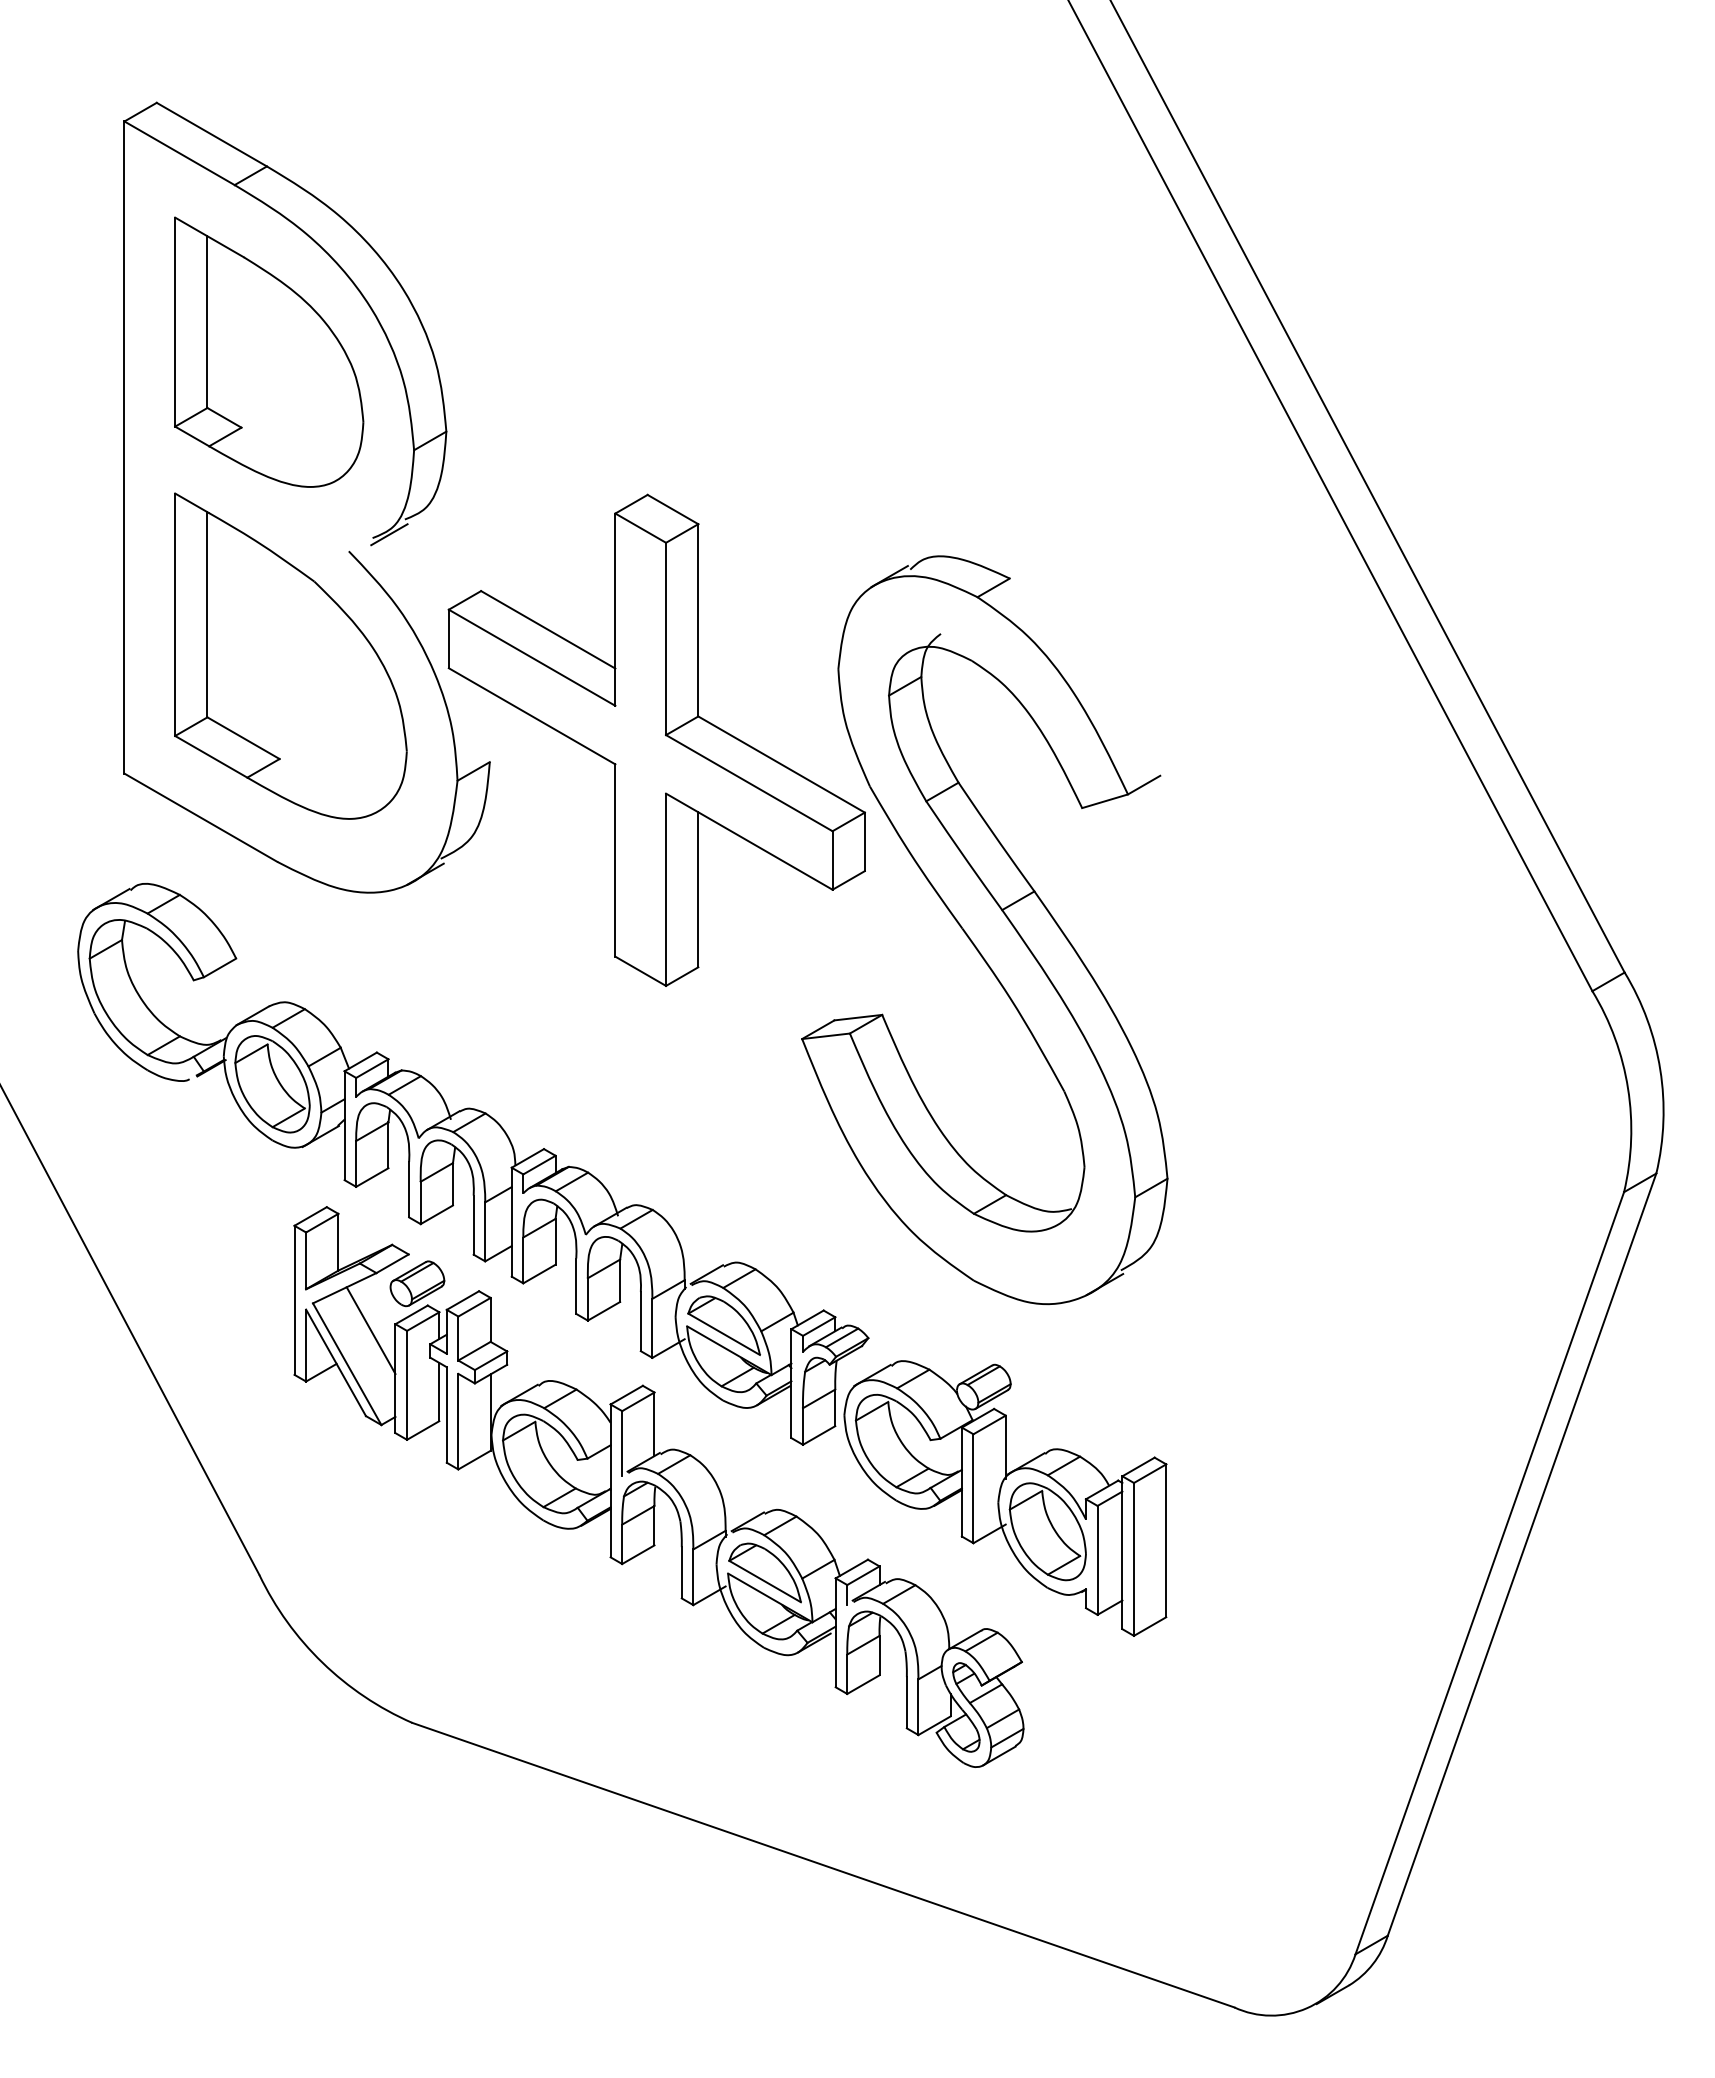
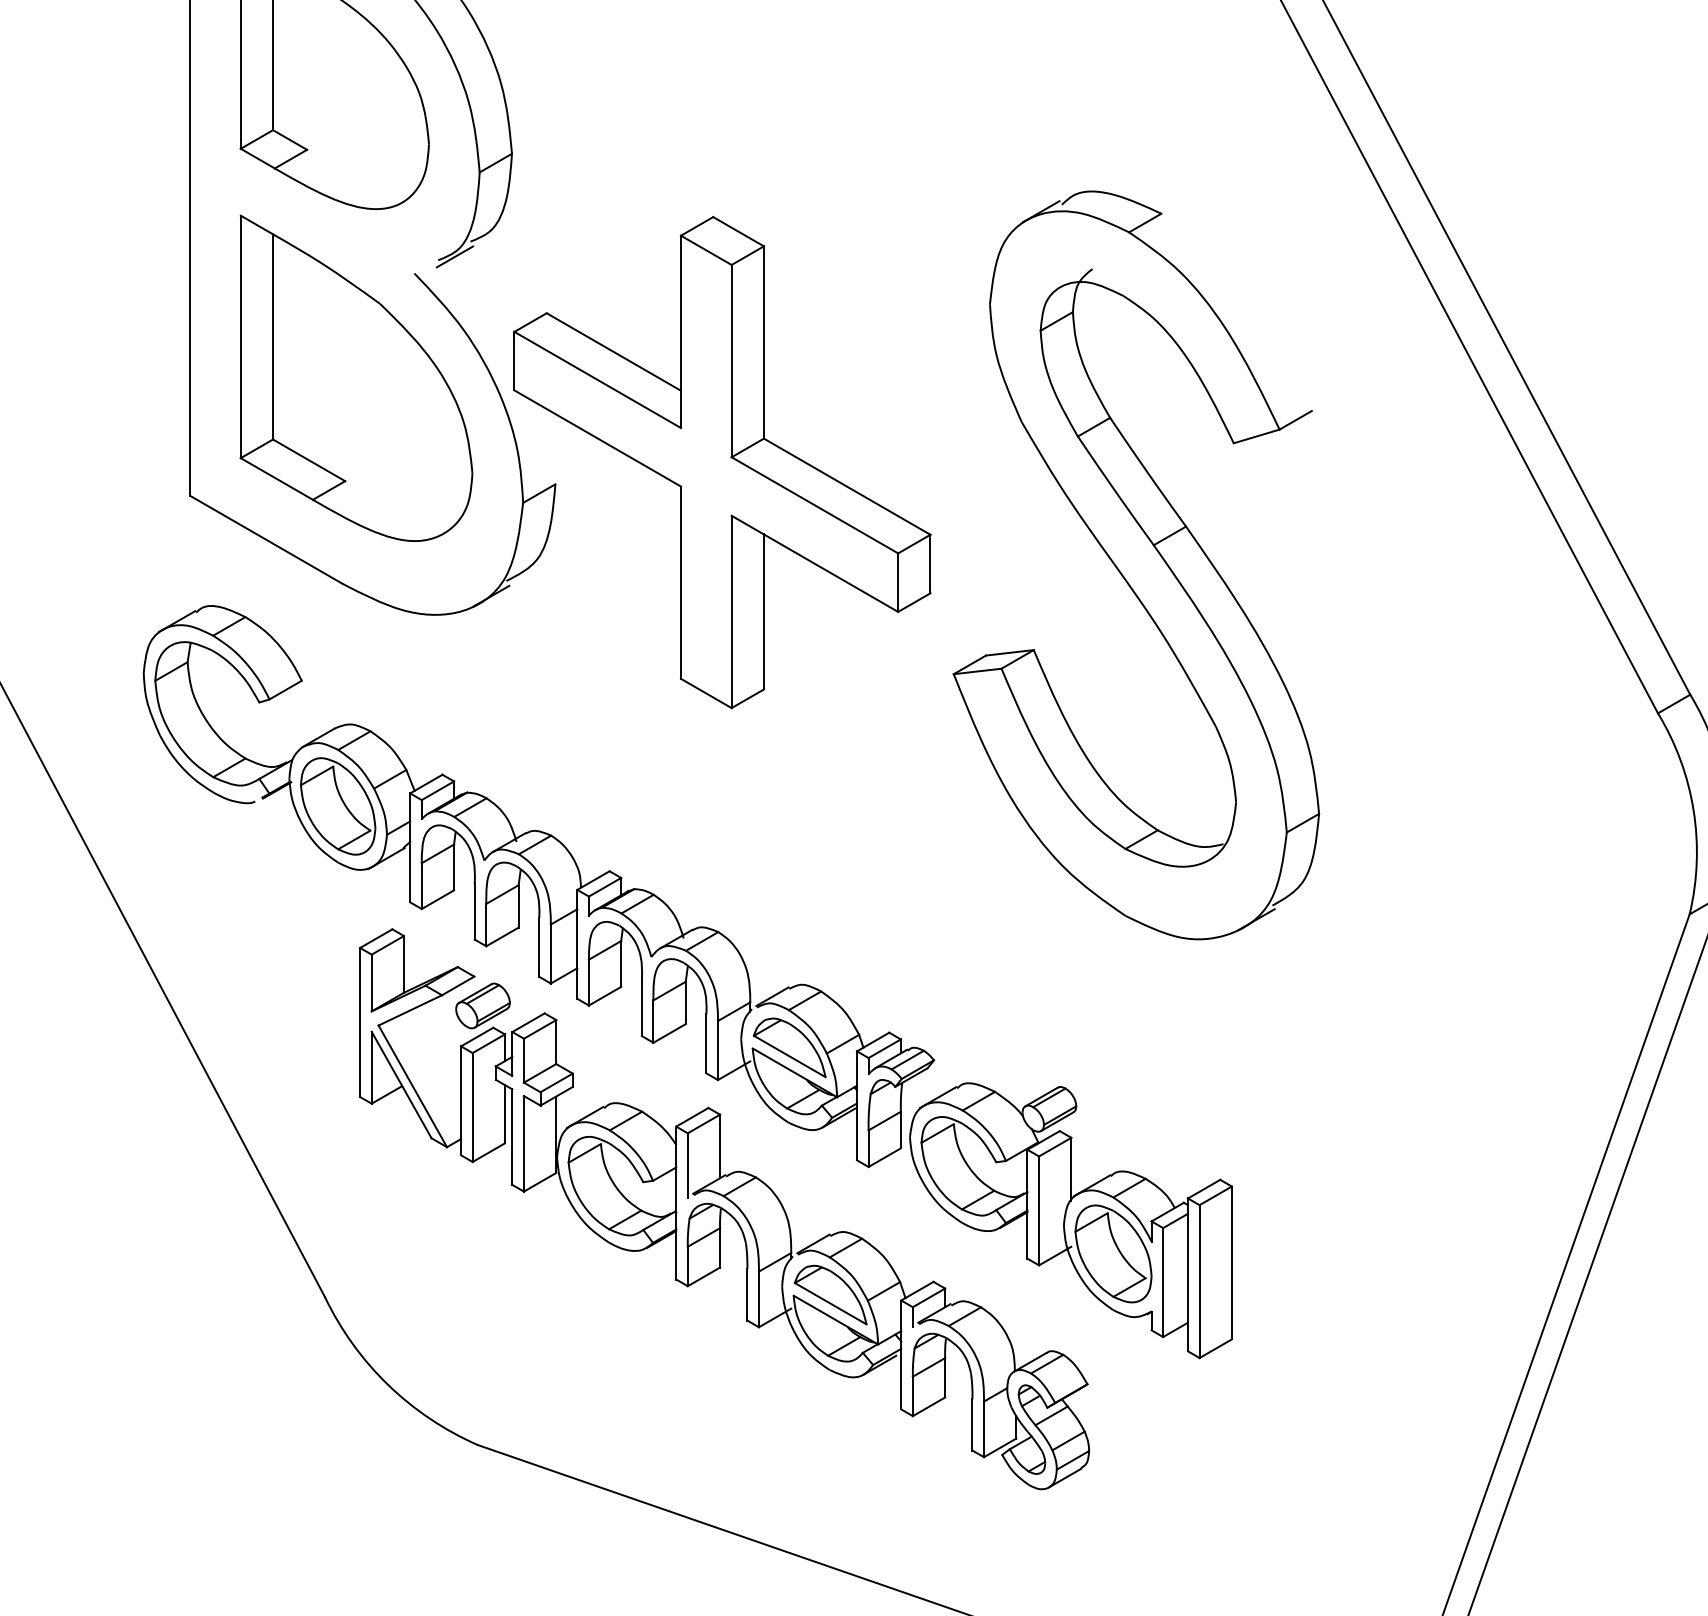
part: (984, 930) -> (1136, 565), moved
line: (370, 1330) -> (436, 1052), removed

